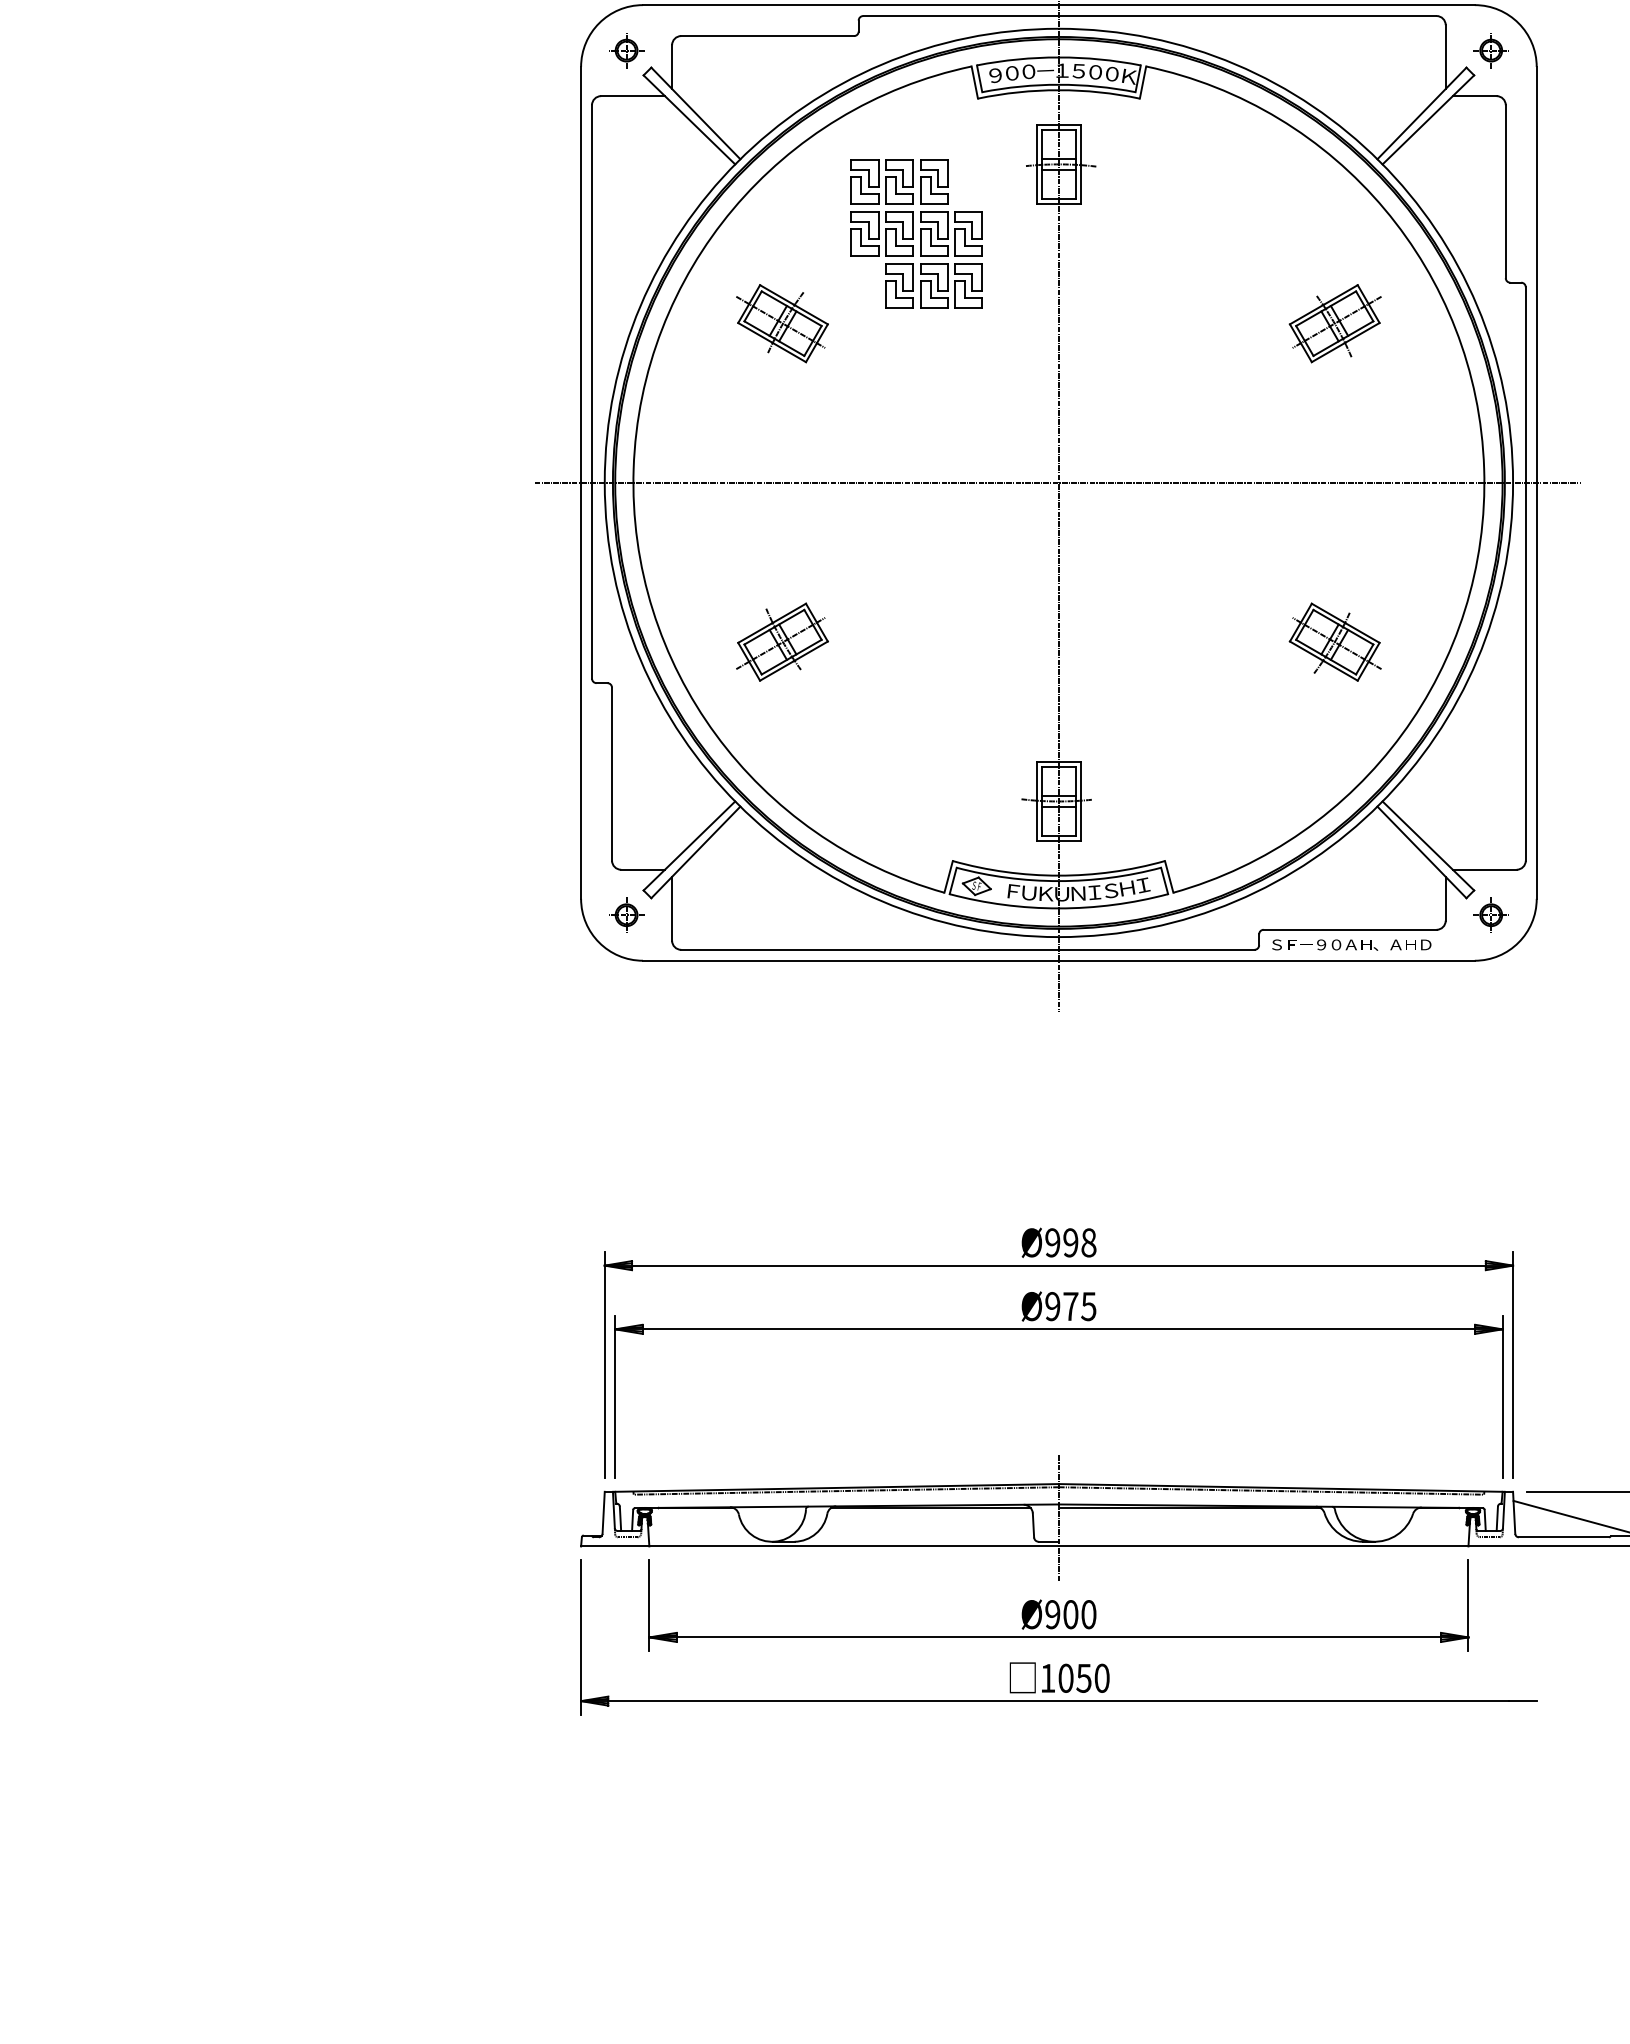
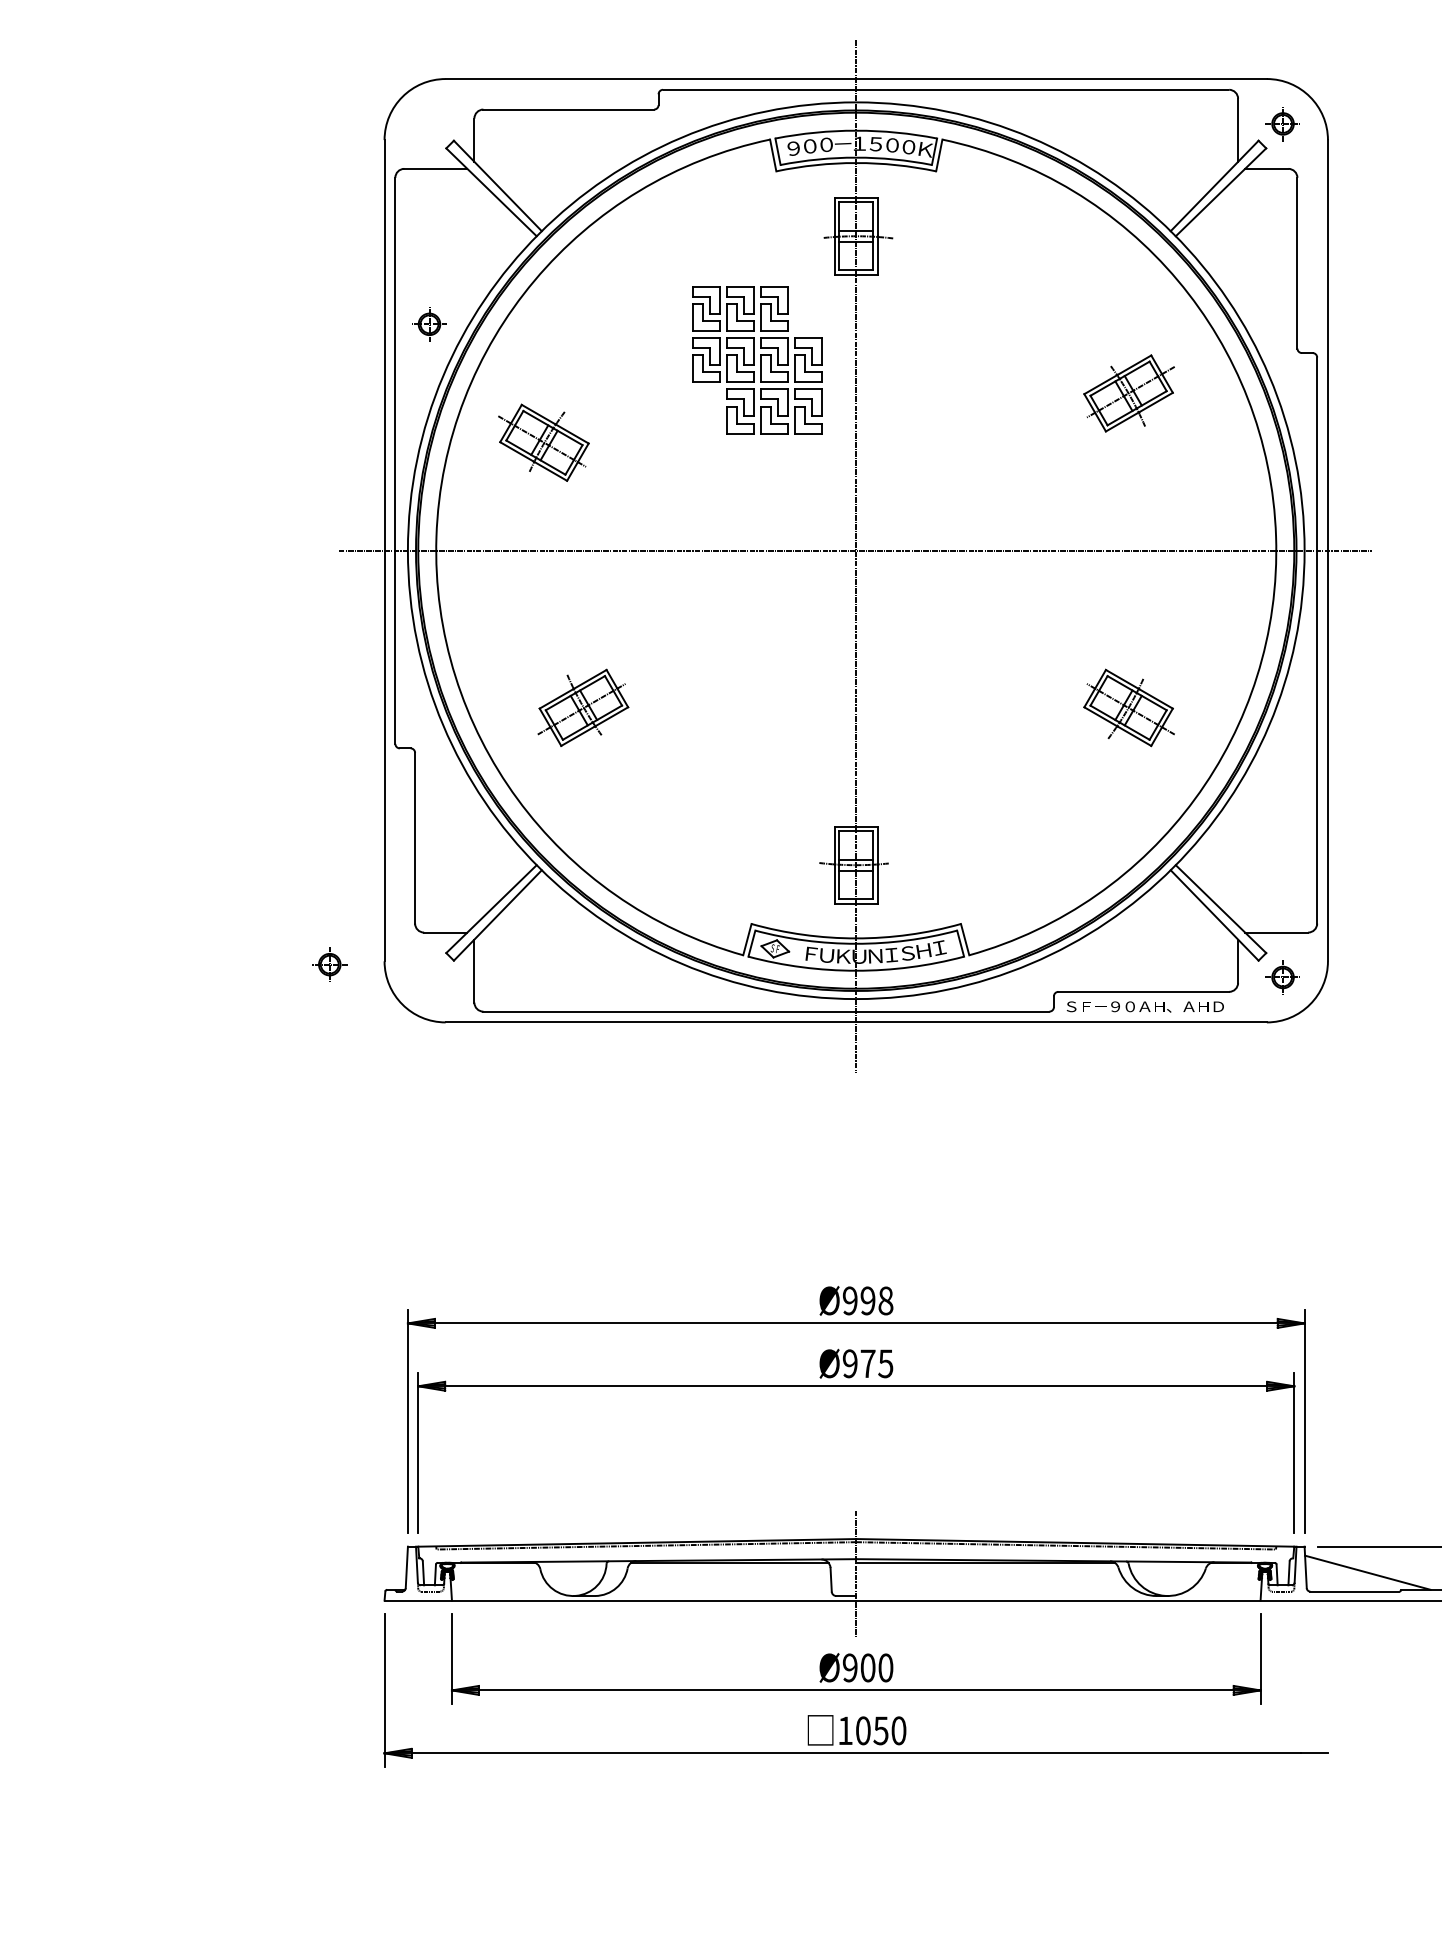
part: (626, 50) -> (429, 324), moved
part: (916, 233) -> (757, 359), moved
part: (782, 323) -> (543, 442), moved
part: (626, 914) -> (329, 963), moved

